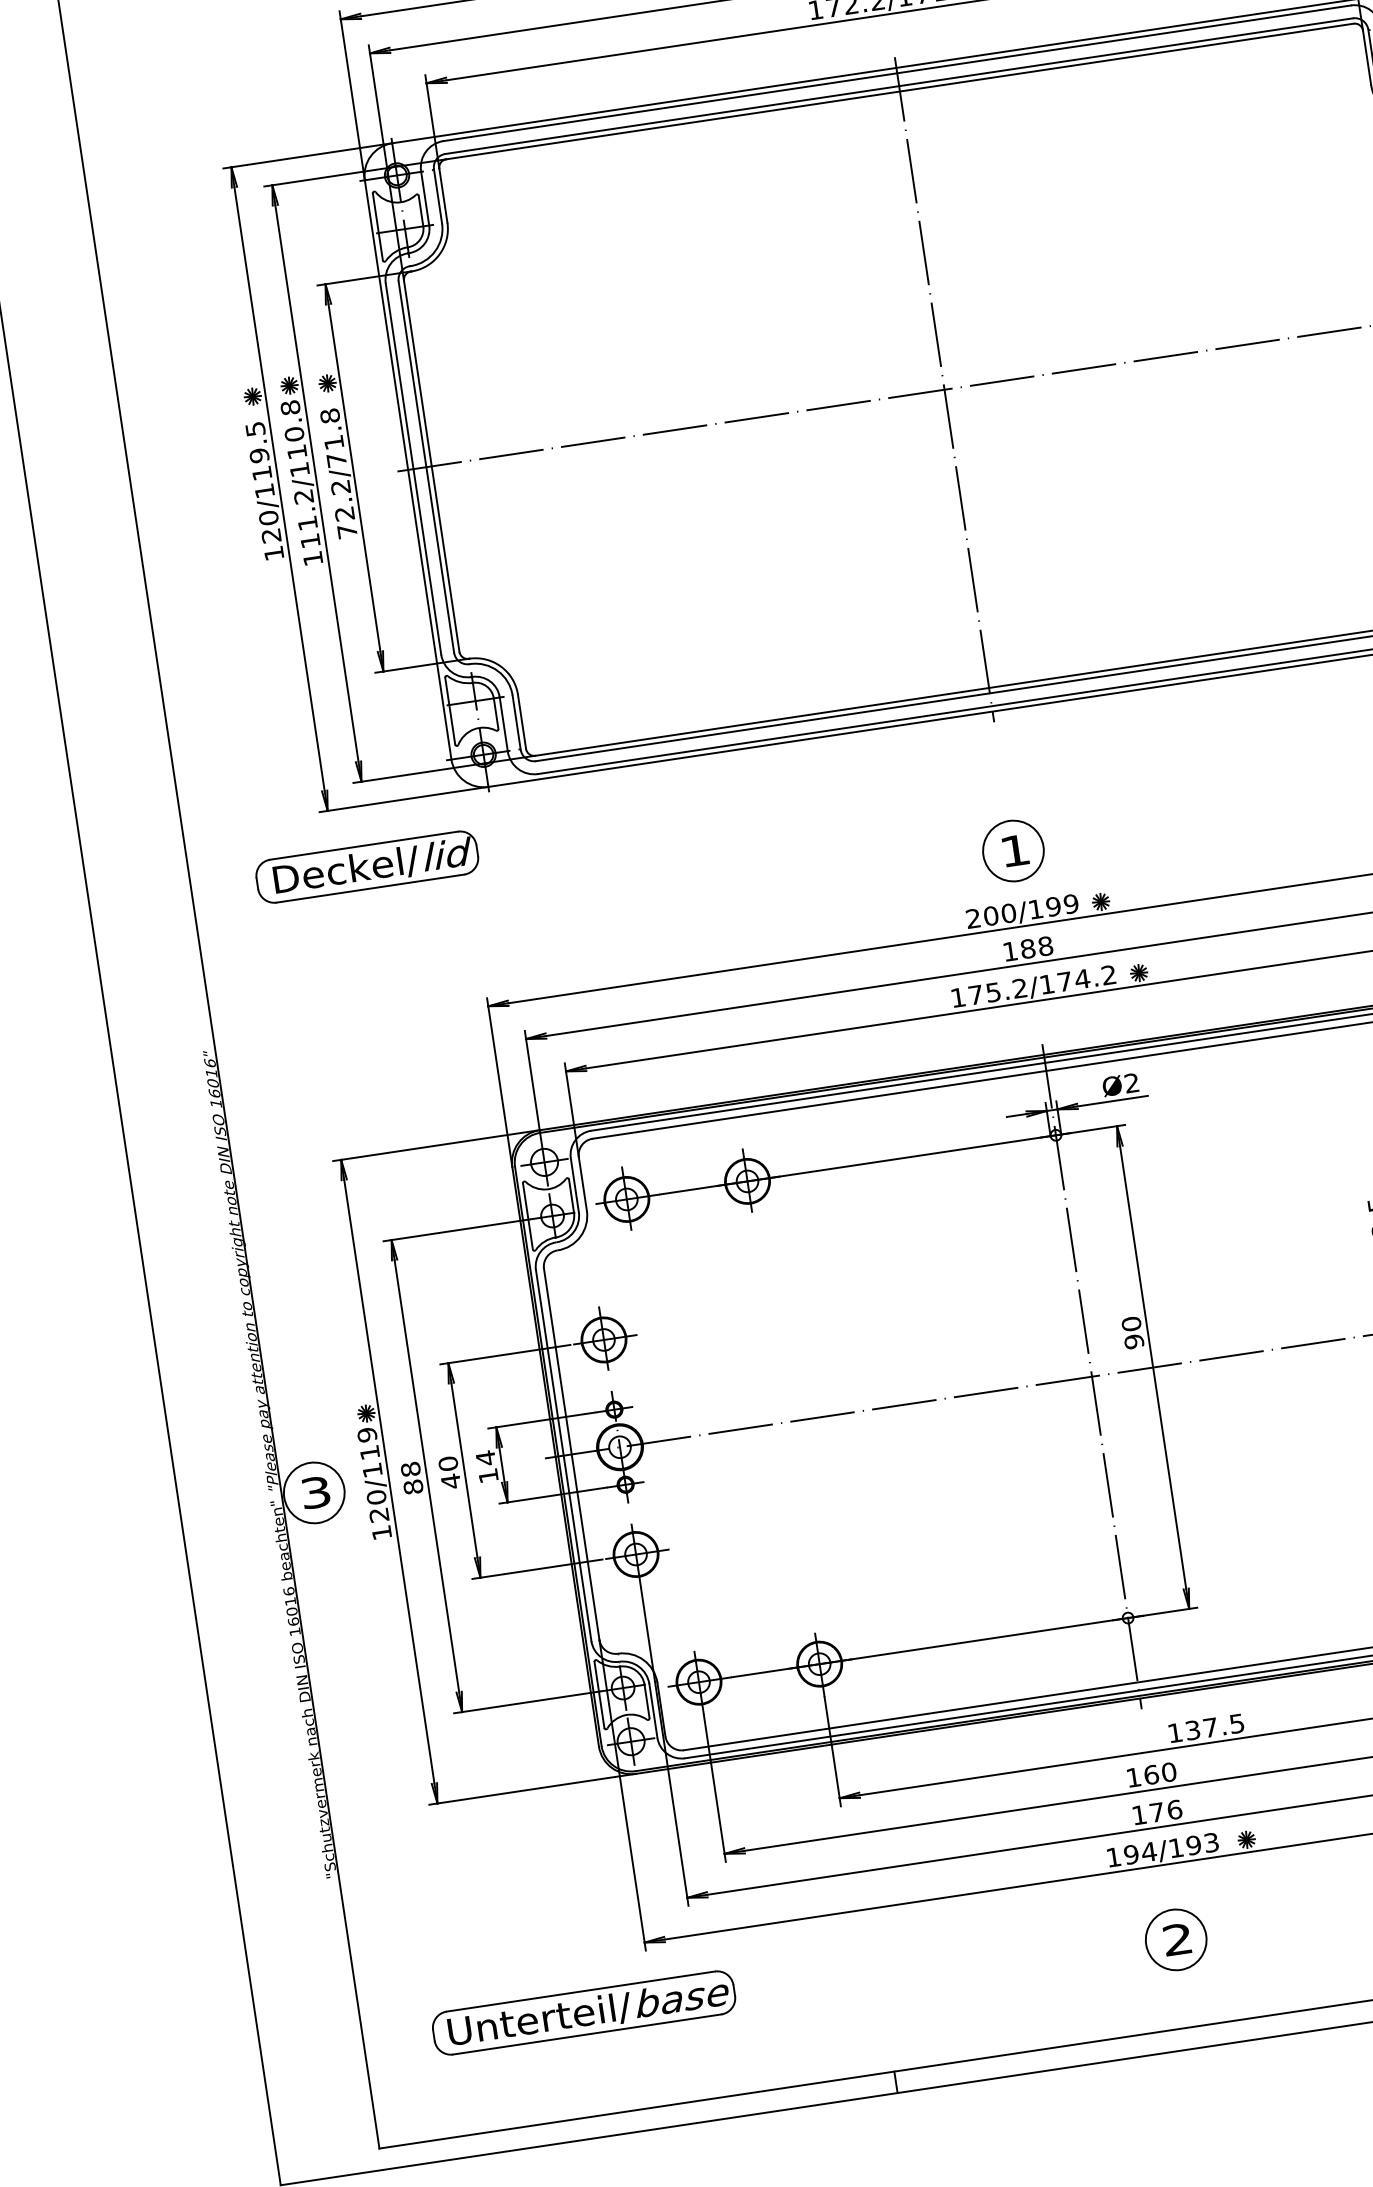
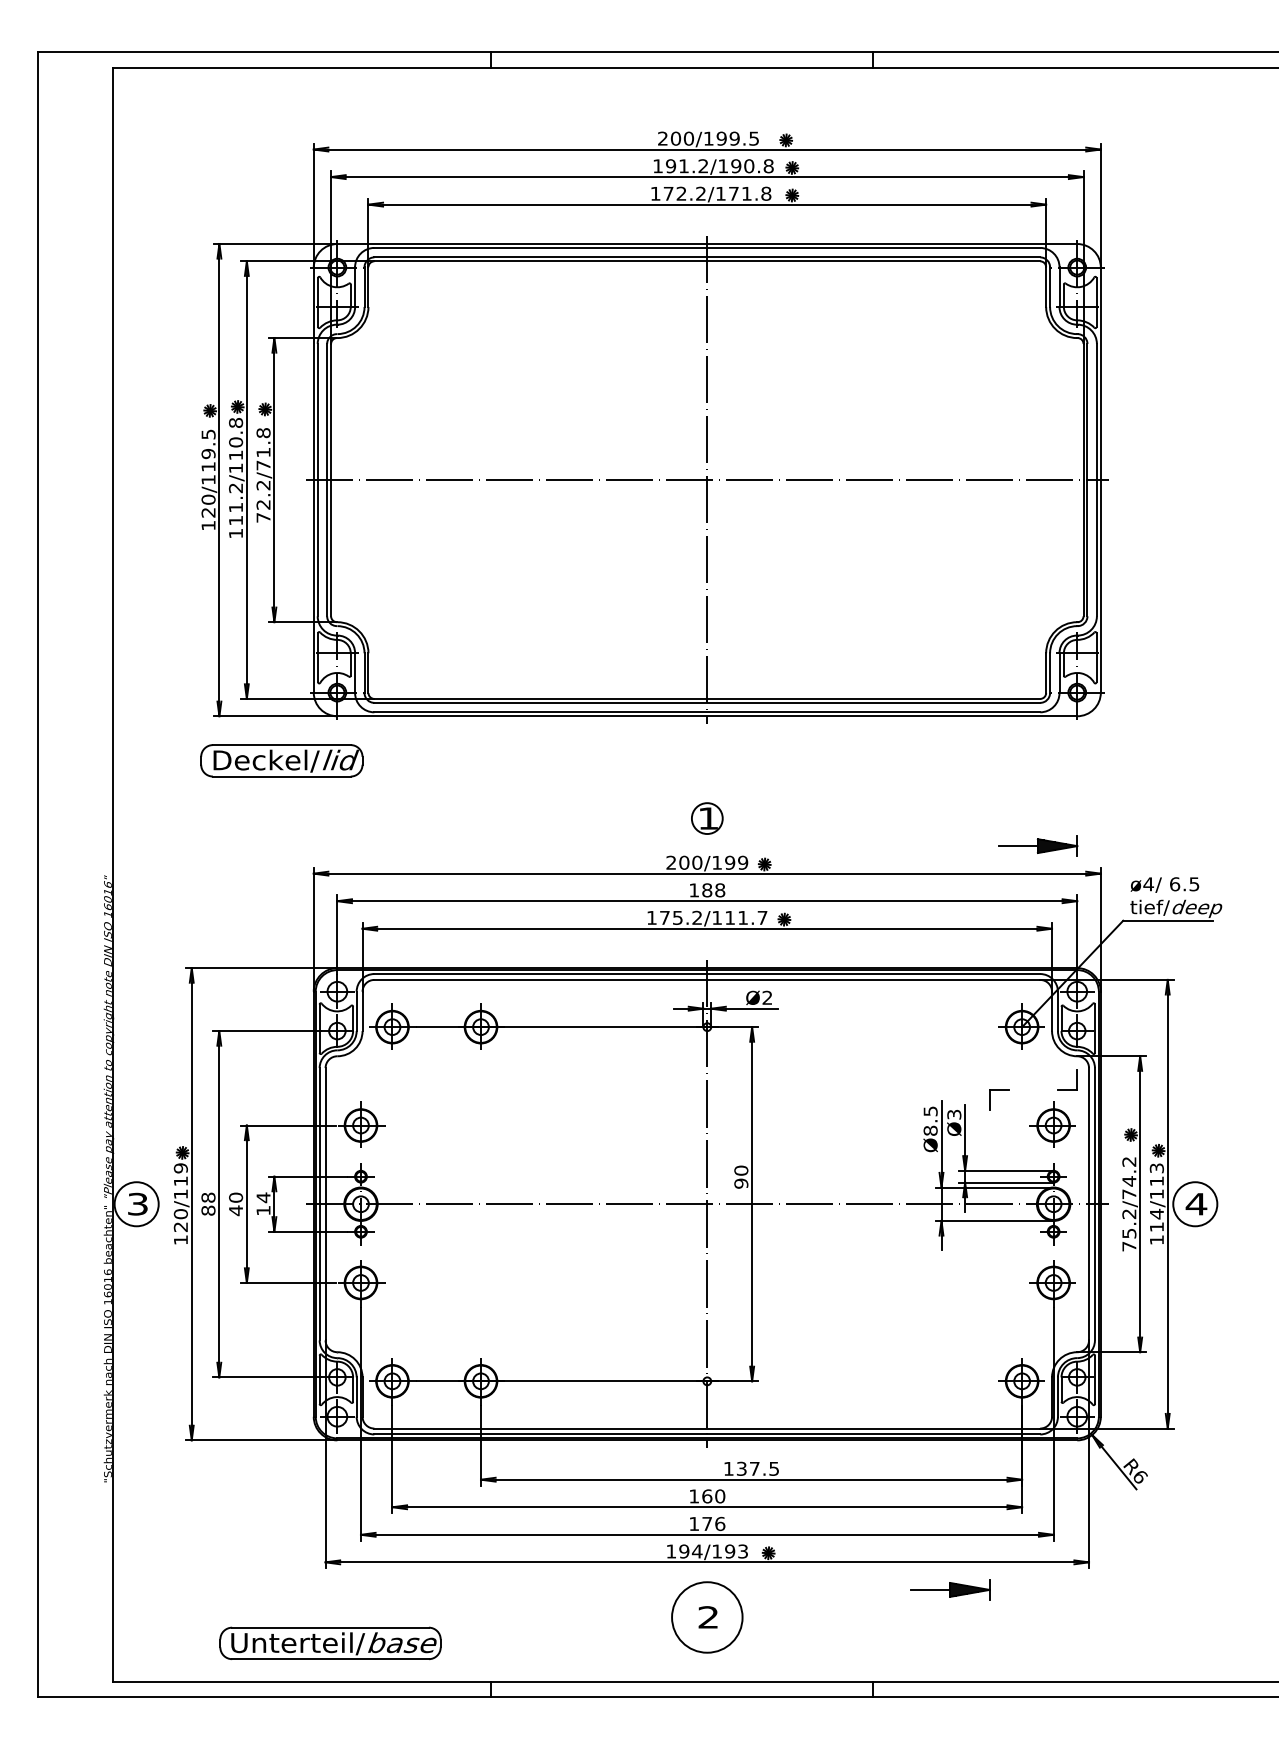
circle: (1013, 850) -> (707, 818), size x0.7
part: (366, 866) -> (281, 760), moved
text: (1087, 977) -> (746, 917), 175.2/174.2 -> 175.2/111.7
circle: (1176, 1939) -> (707, 1617), size x1.6
part: (583, 2011) -> (330, 1642), moved

